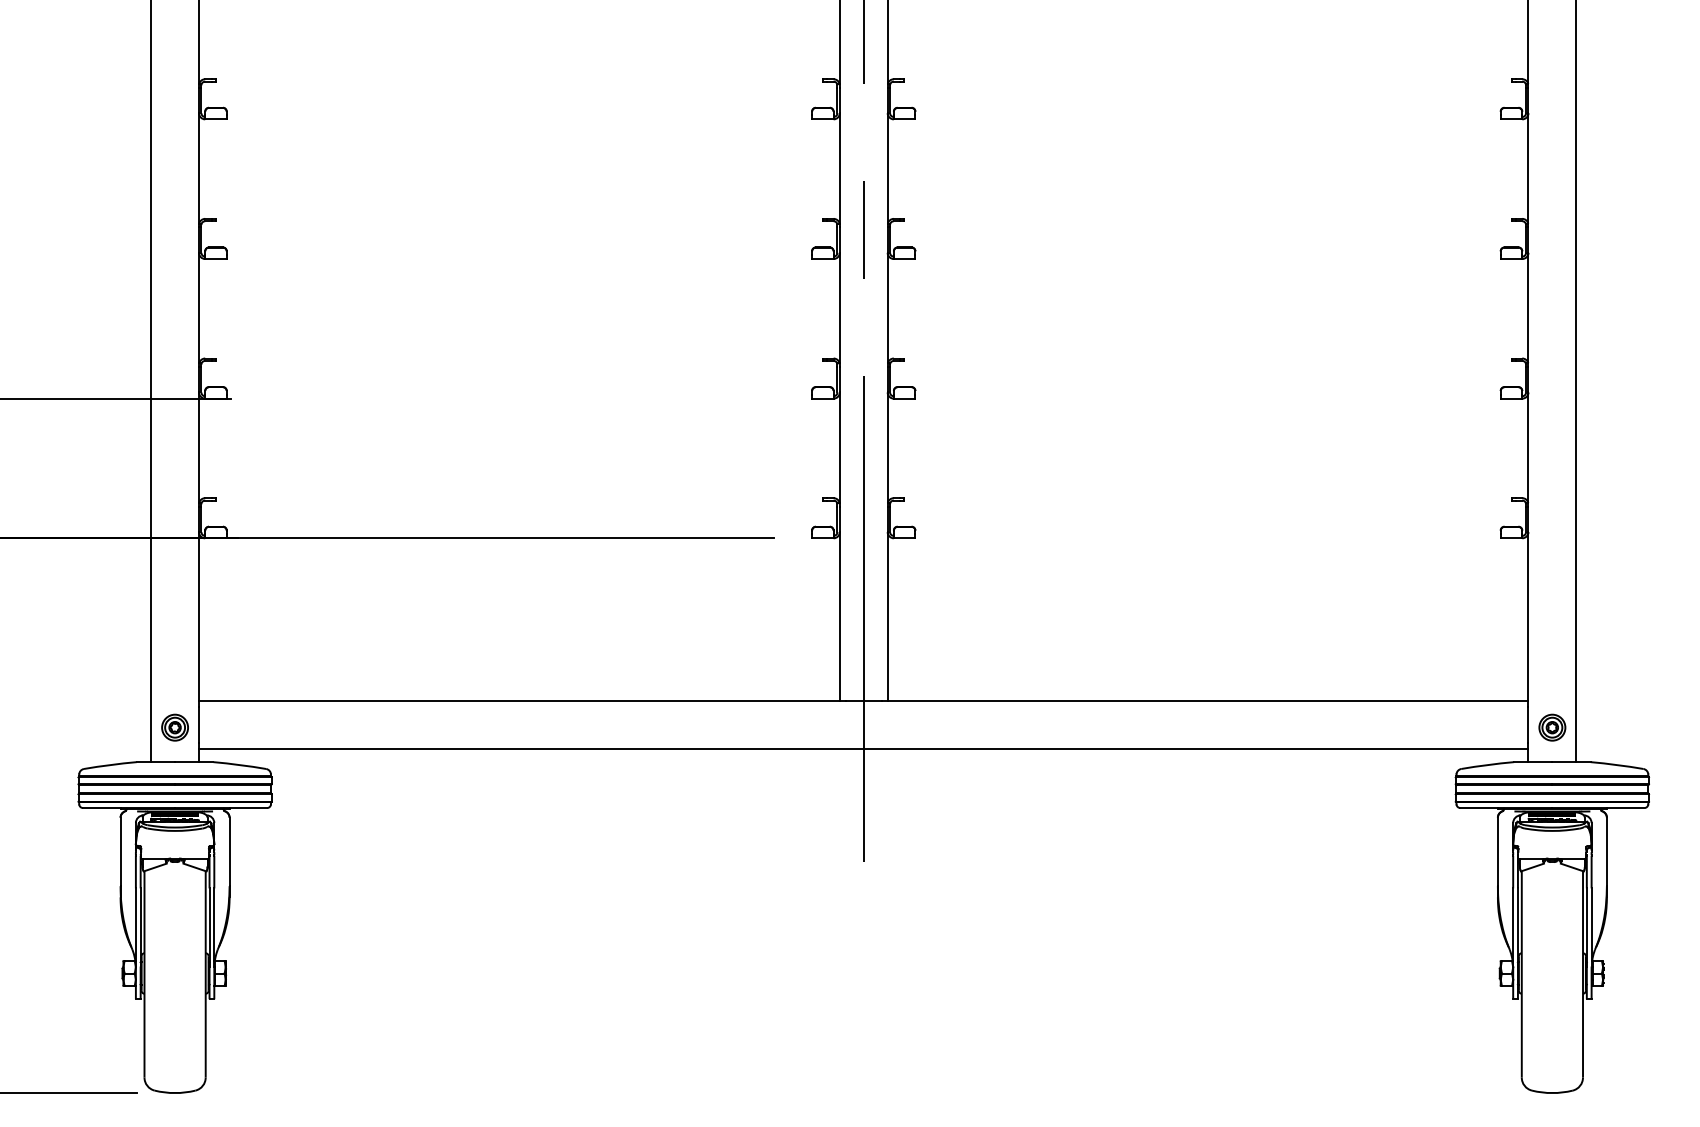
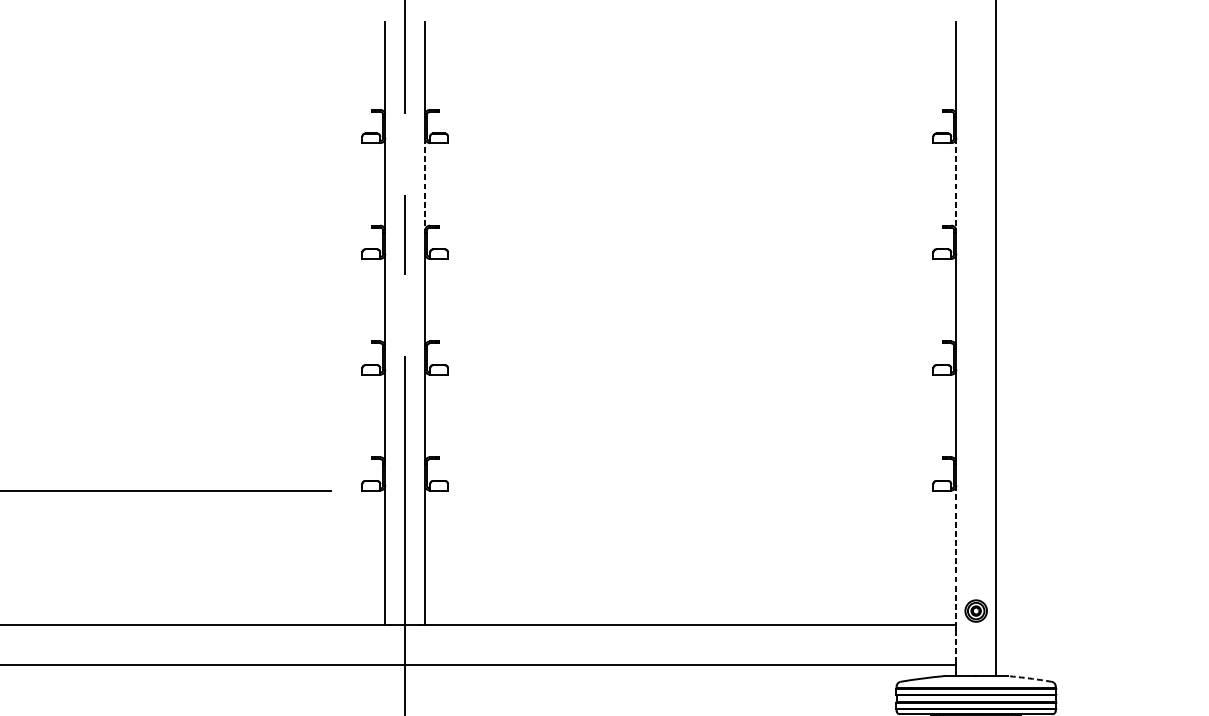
line: (887, 169) -> (424, 184), solid -> dashed
line: (1528, 169) -> (956, 184), solid -> dashed
line: (1528, 617) -> (956, 556), solid -> dashed
line: (1528, 725) -> (956, 645), solid -> dashed
part: (1552, 727) -> (976, 610), moved
arc: (1617, 765) -> (1030, 678), solid -> dashed

